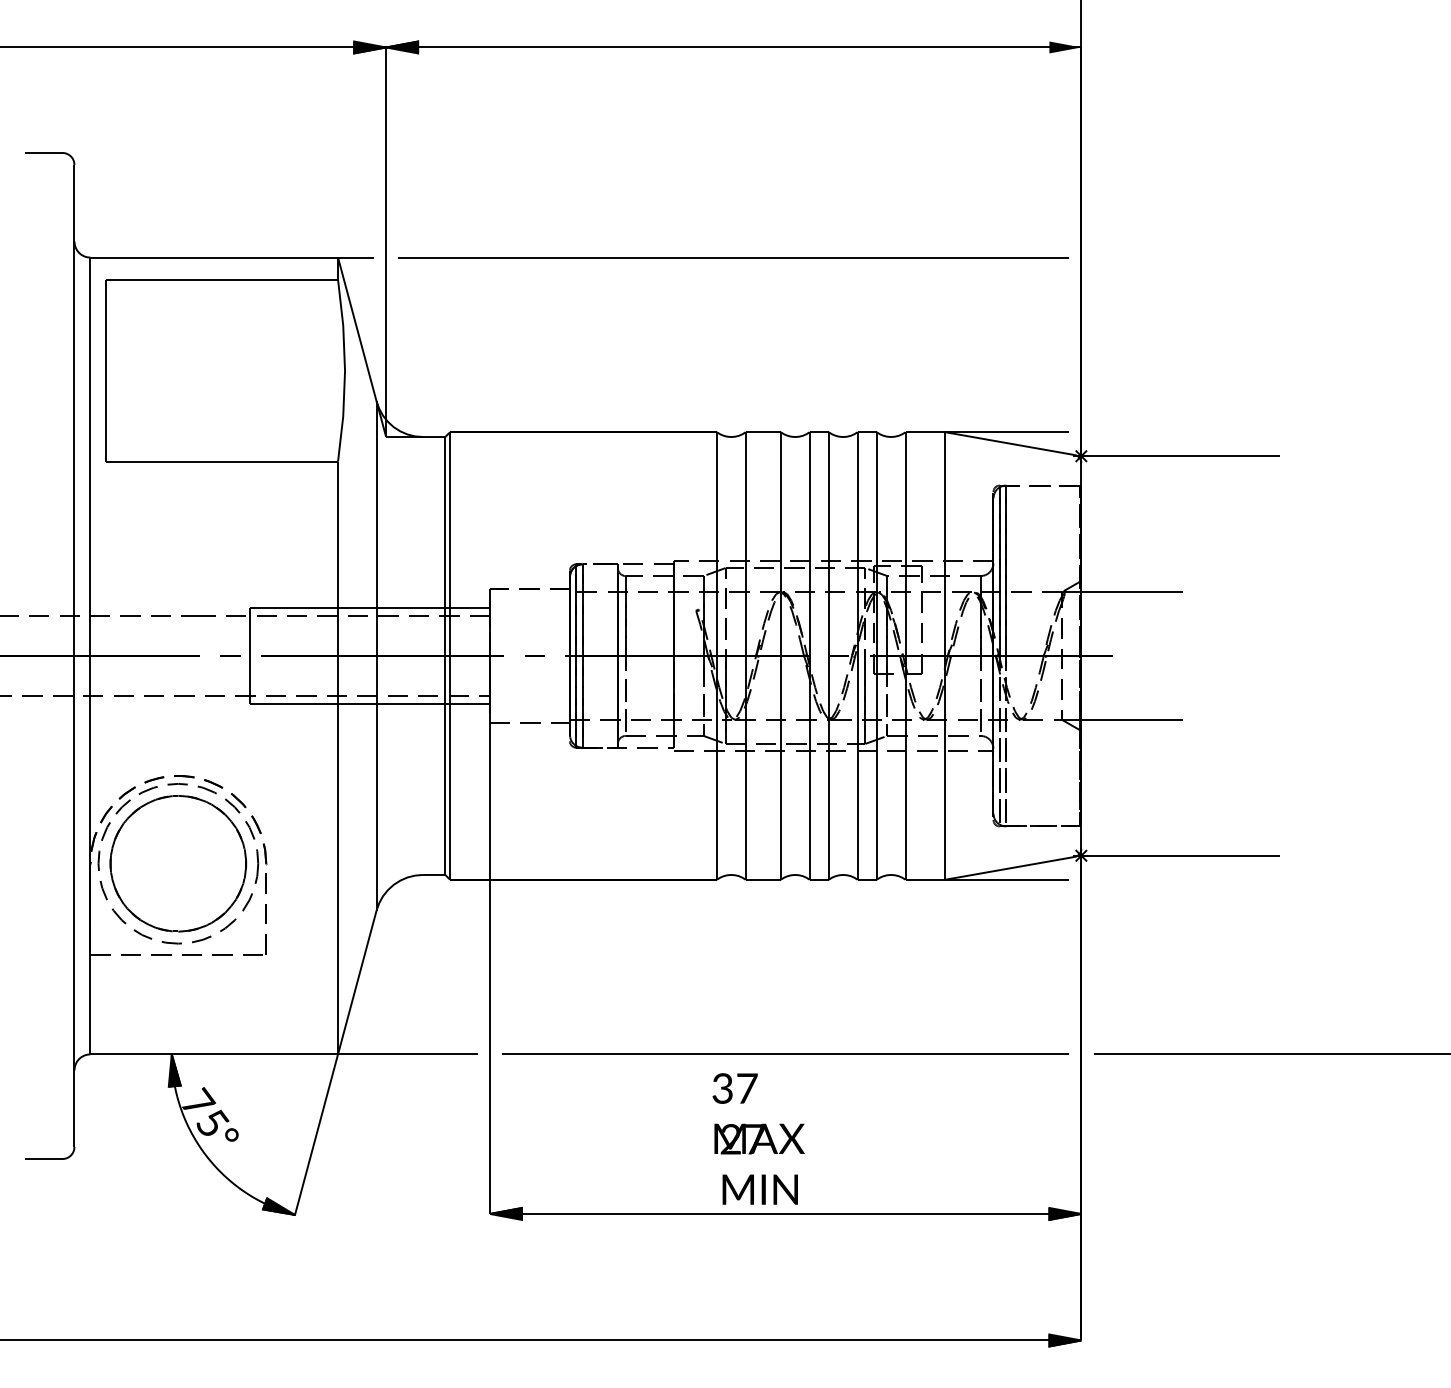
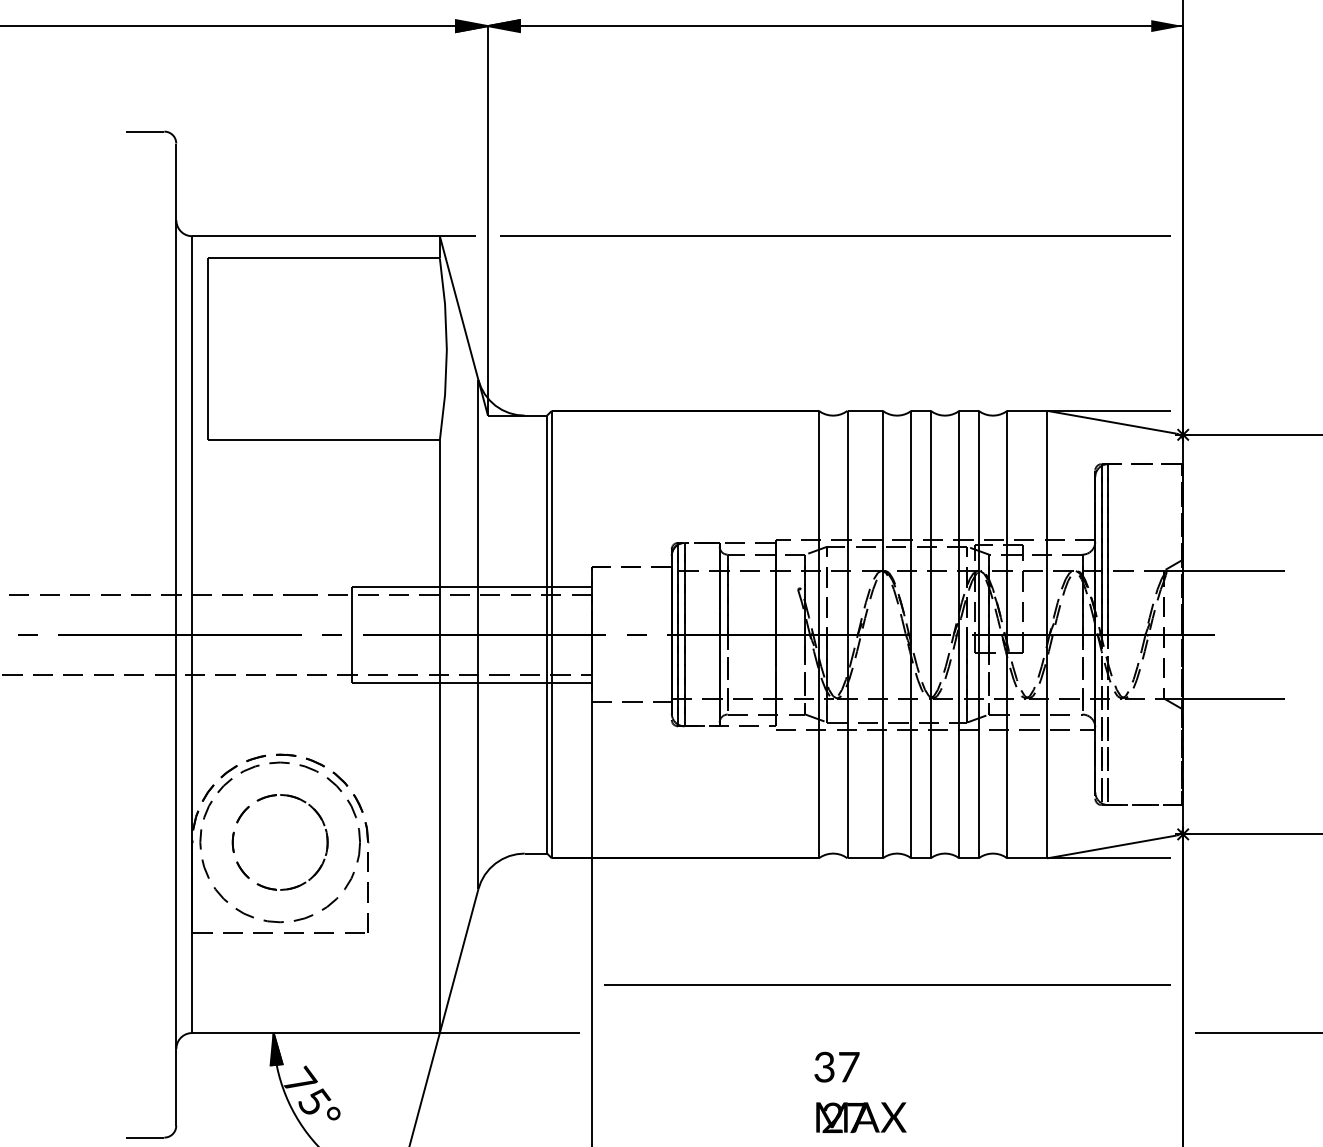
part: (178, 863) -> (280, 842), size x0.7
line: (785, 1053) -> (887, 984), moved

